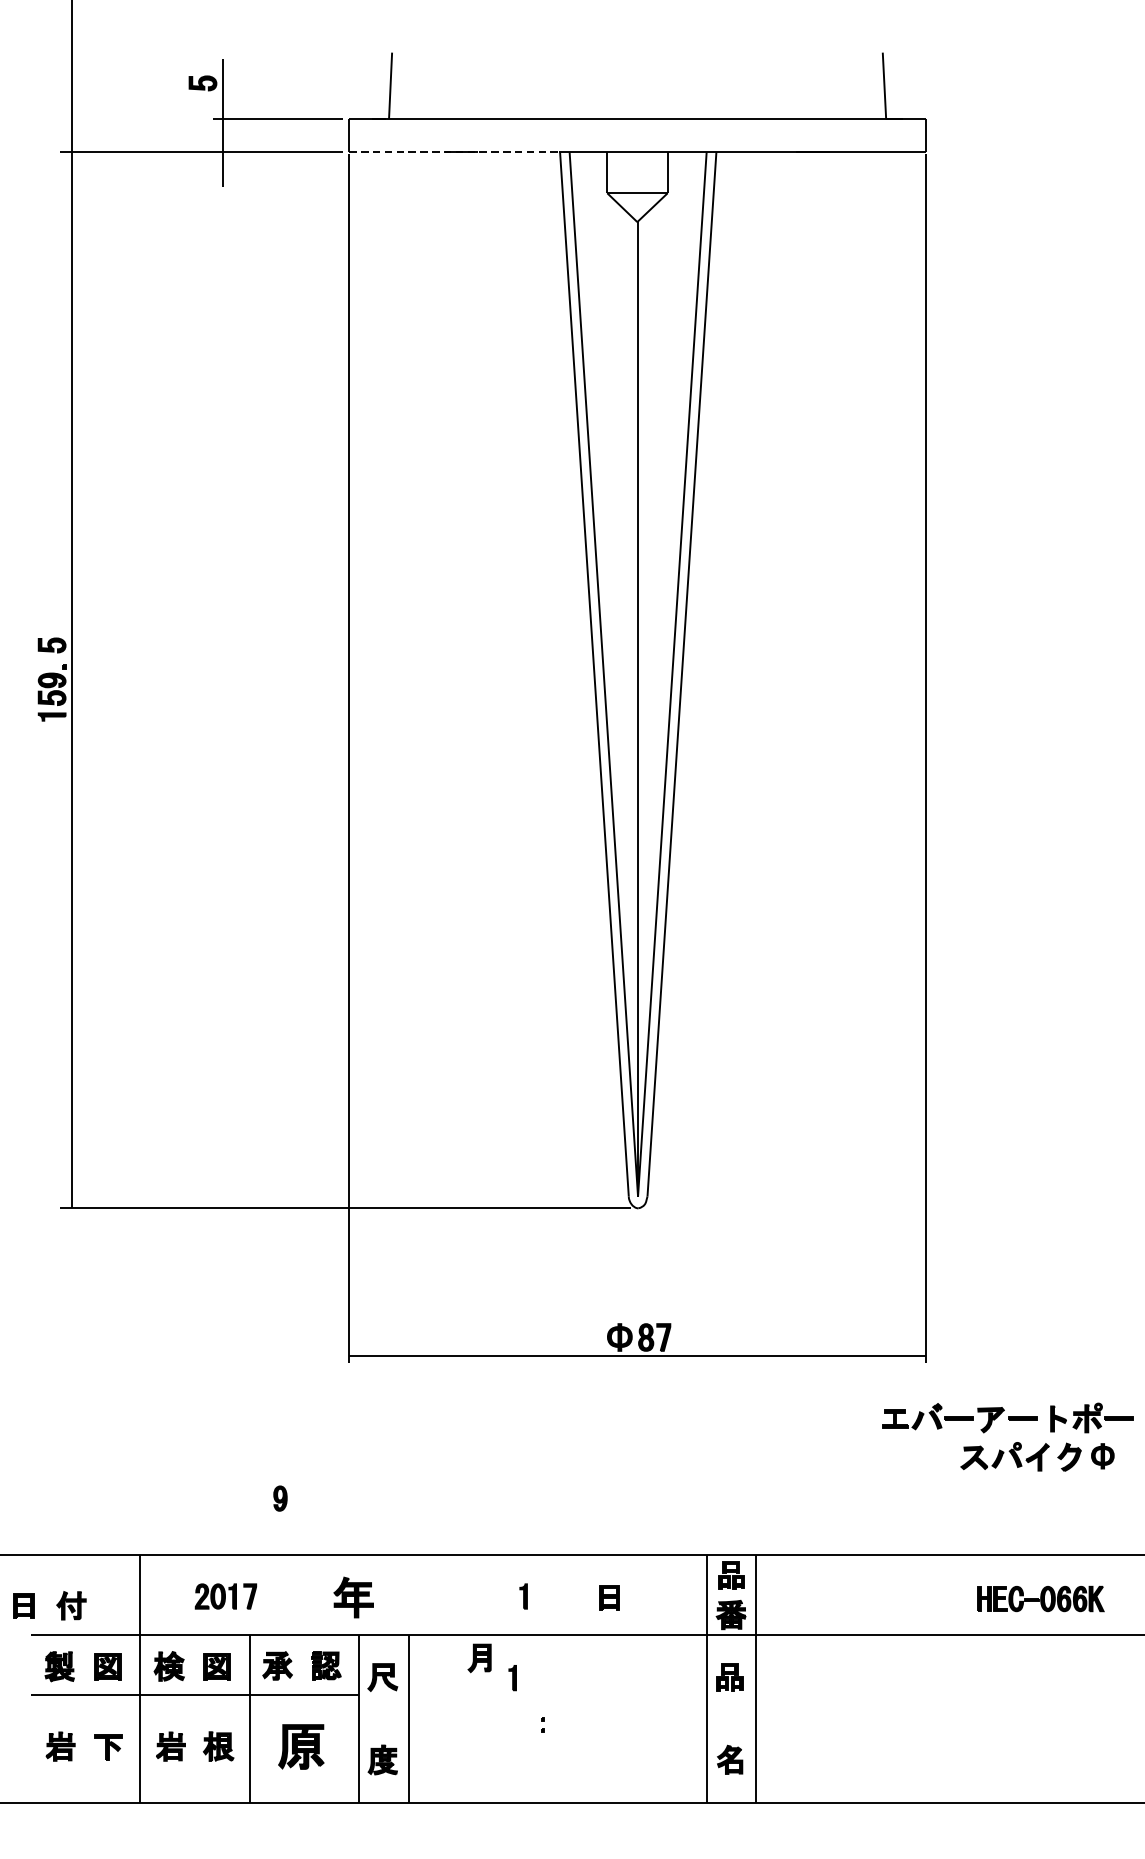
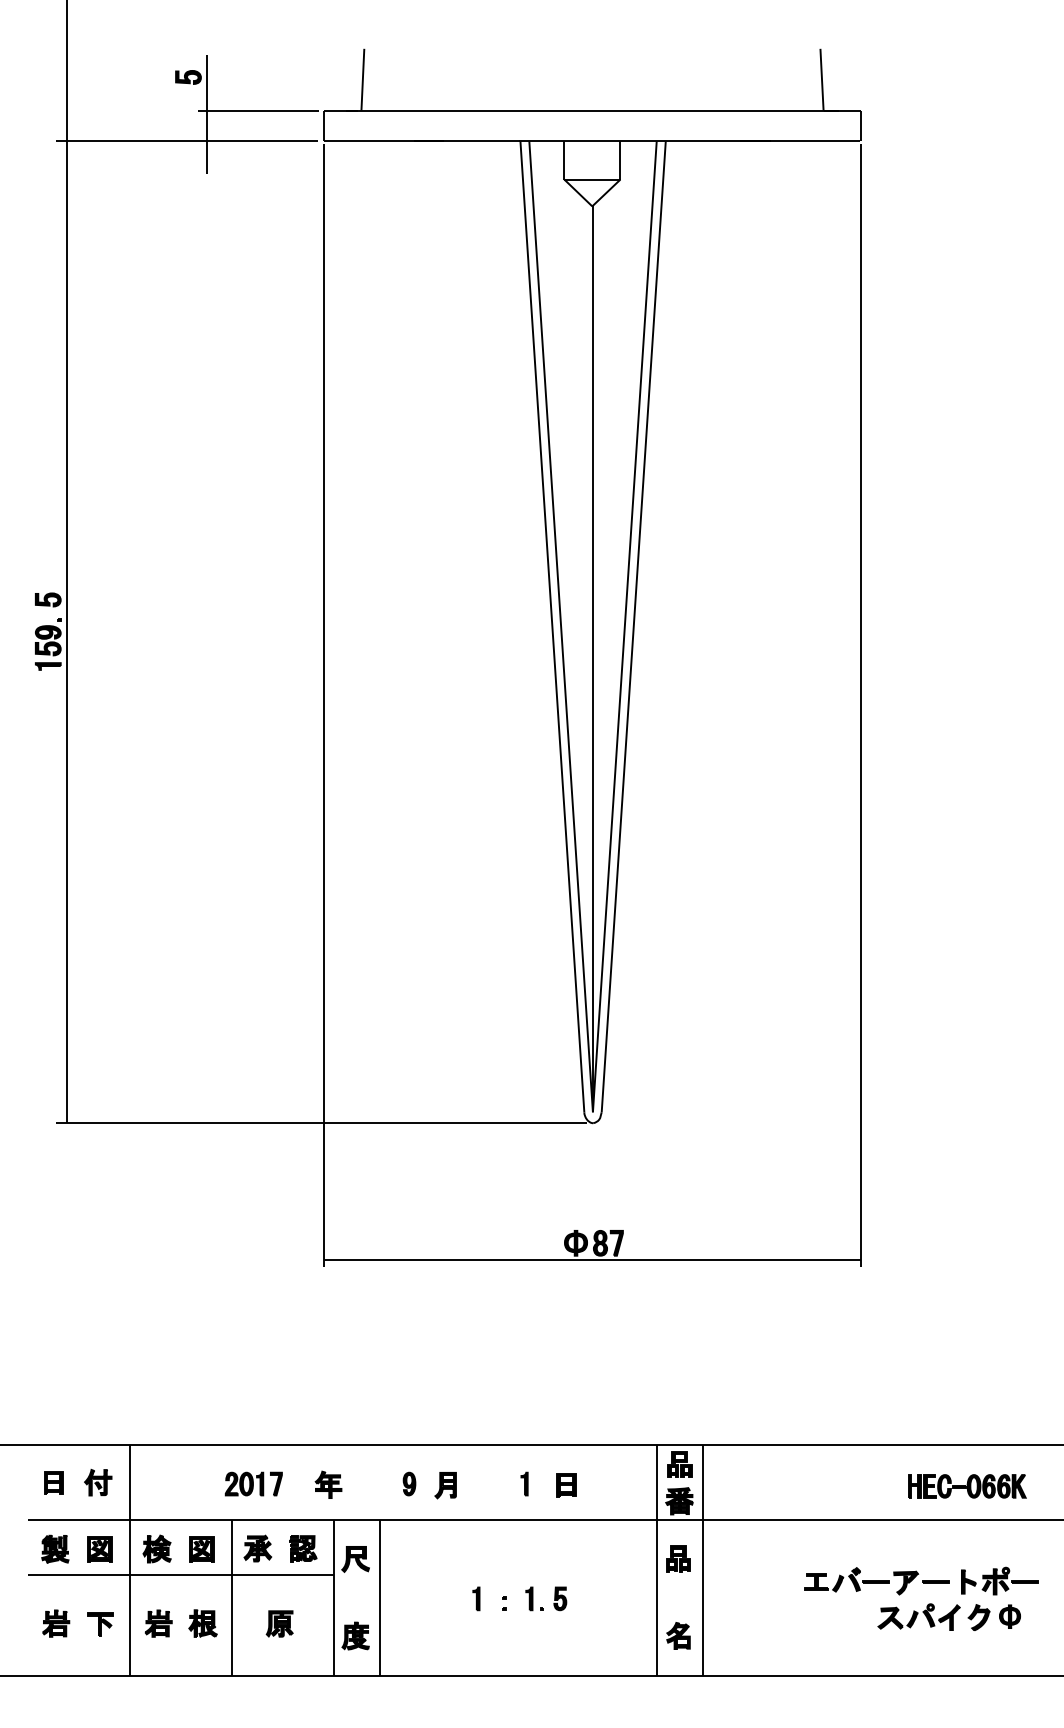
line: (454, 152) -> (422, 141), dashed -> solid
part: (1014, 1443) -> (927, 1604), moved
part: (280, 1498) -> (409, 1483), moved
part: (225, 1595) -> (253, 1483), moved
part: (523, 1595) -> (524, 1483), moved
part: (353, 1596) -> (328, 1484), size x0.71
part: (50, 1605) -> (78, 1482), moved
part: (479, 1658) -> (445, 1485), moved
part: (512, 1677) -> (476, 1598), moved
part: (596, 1719) -> (554, 1598), added
part: (300, 1746) -> (279, 1623), size x0.62

